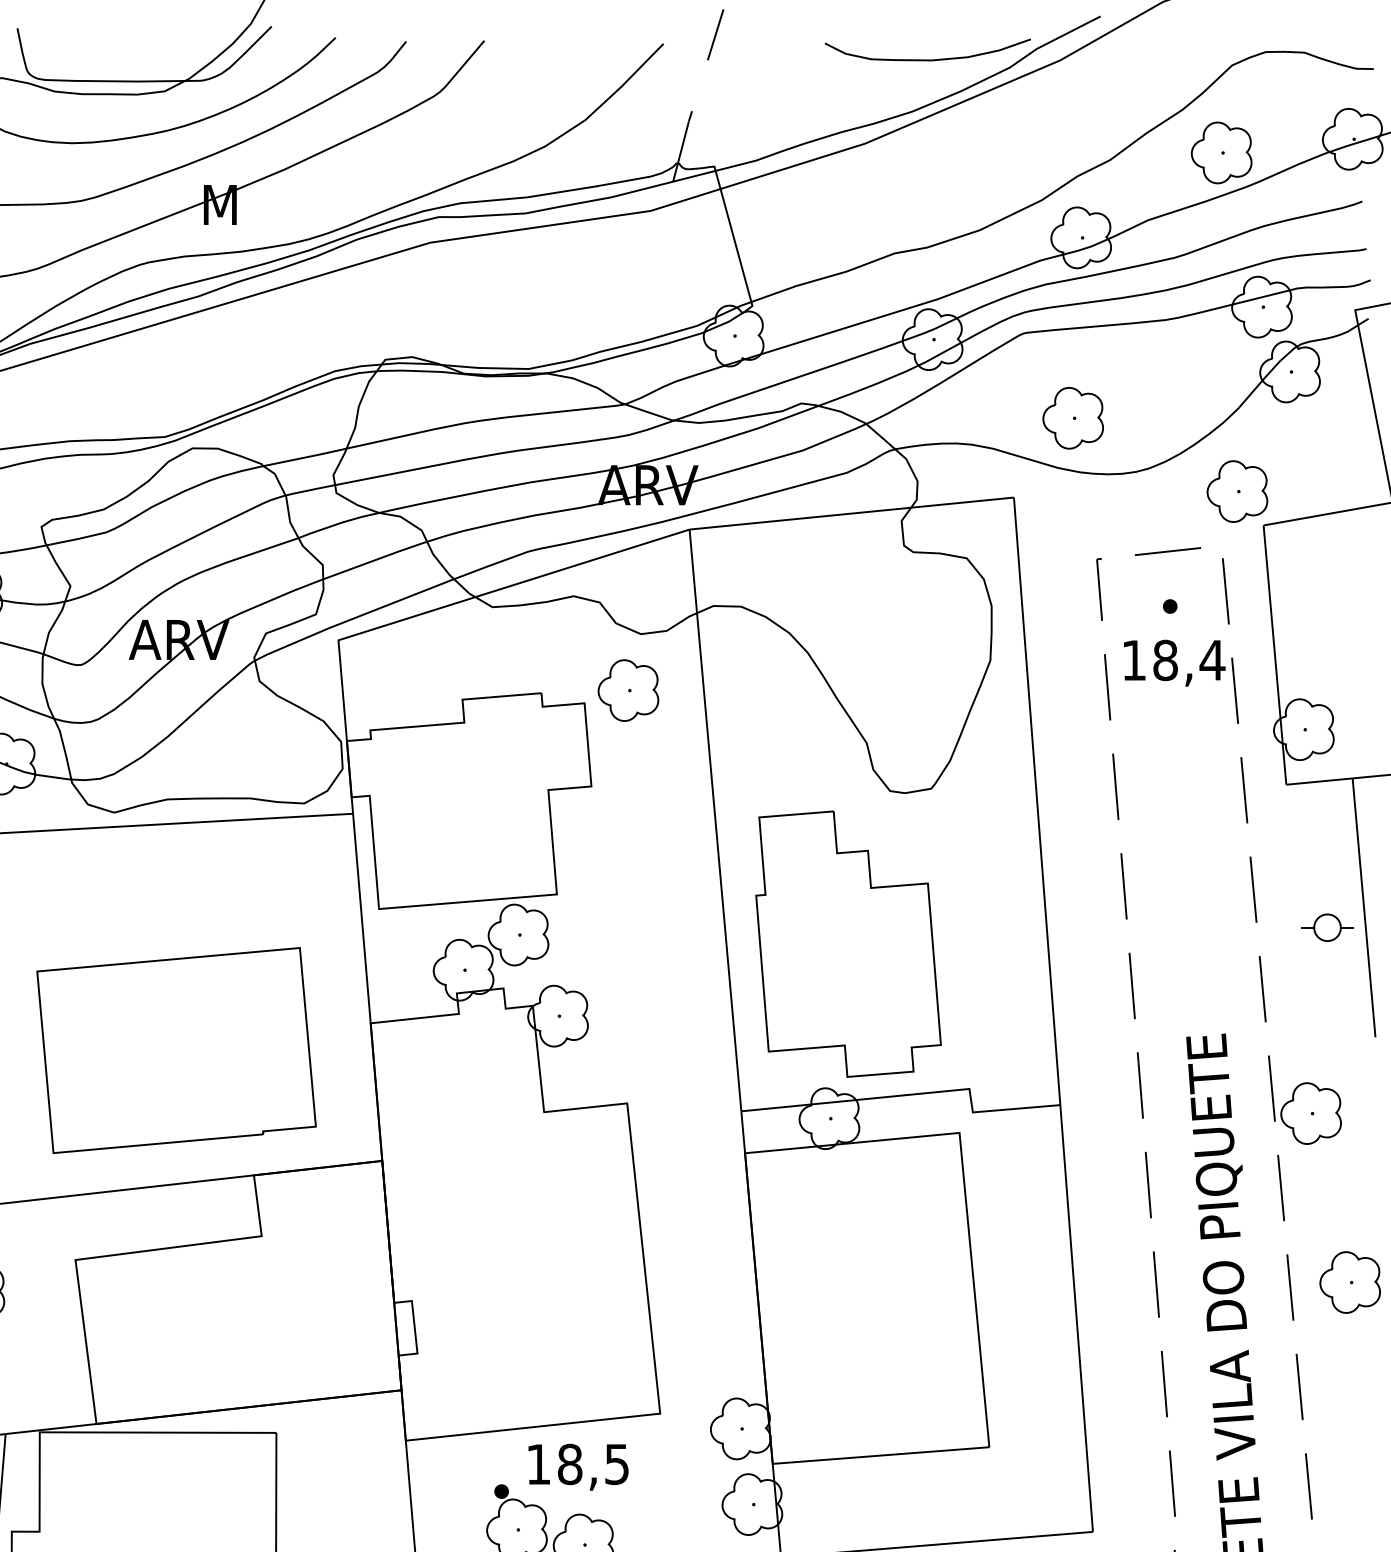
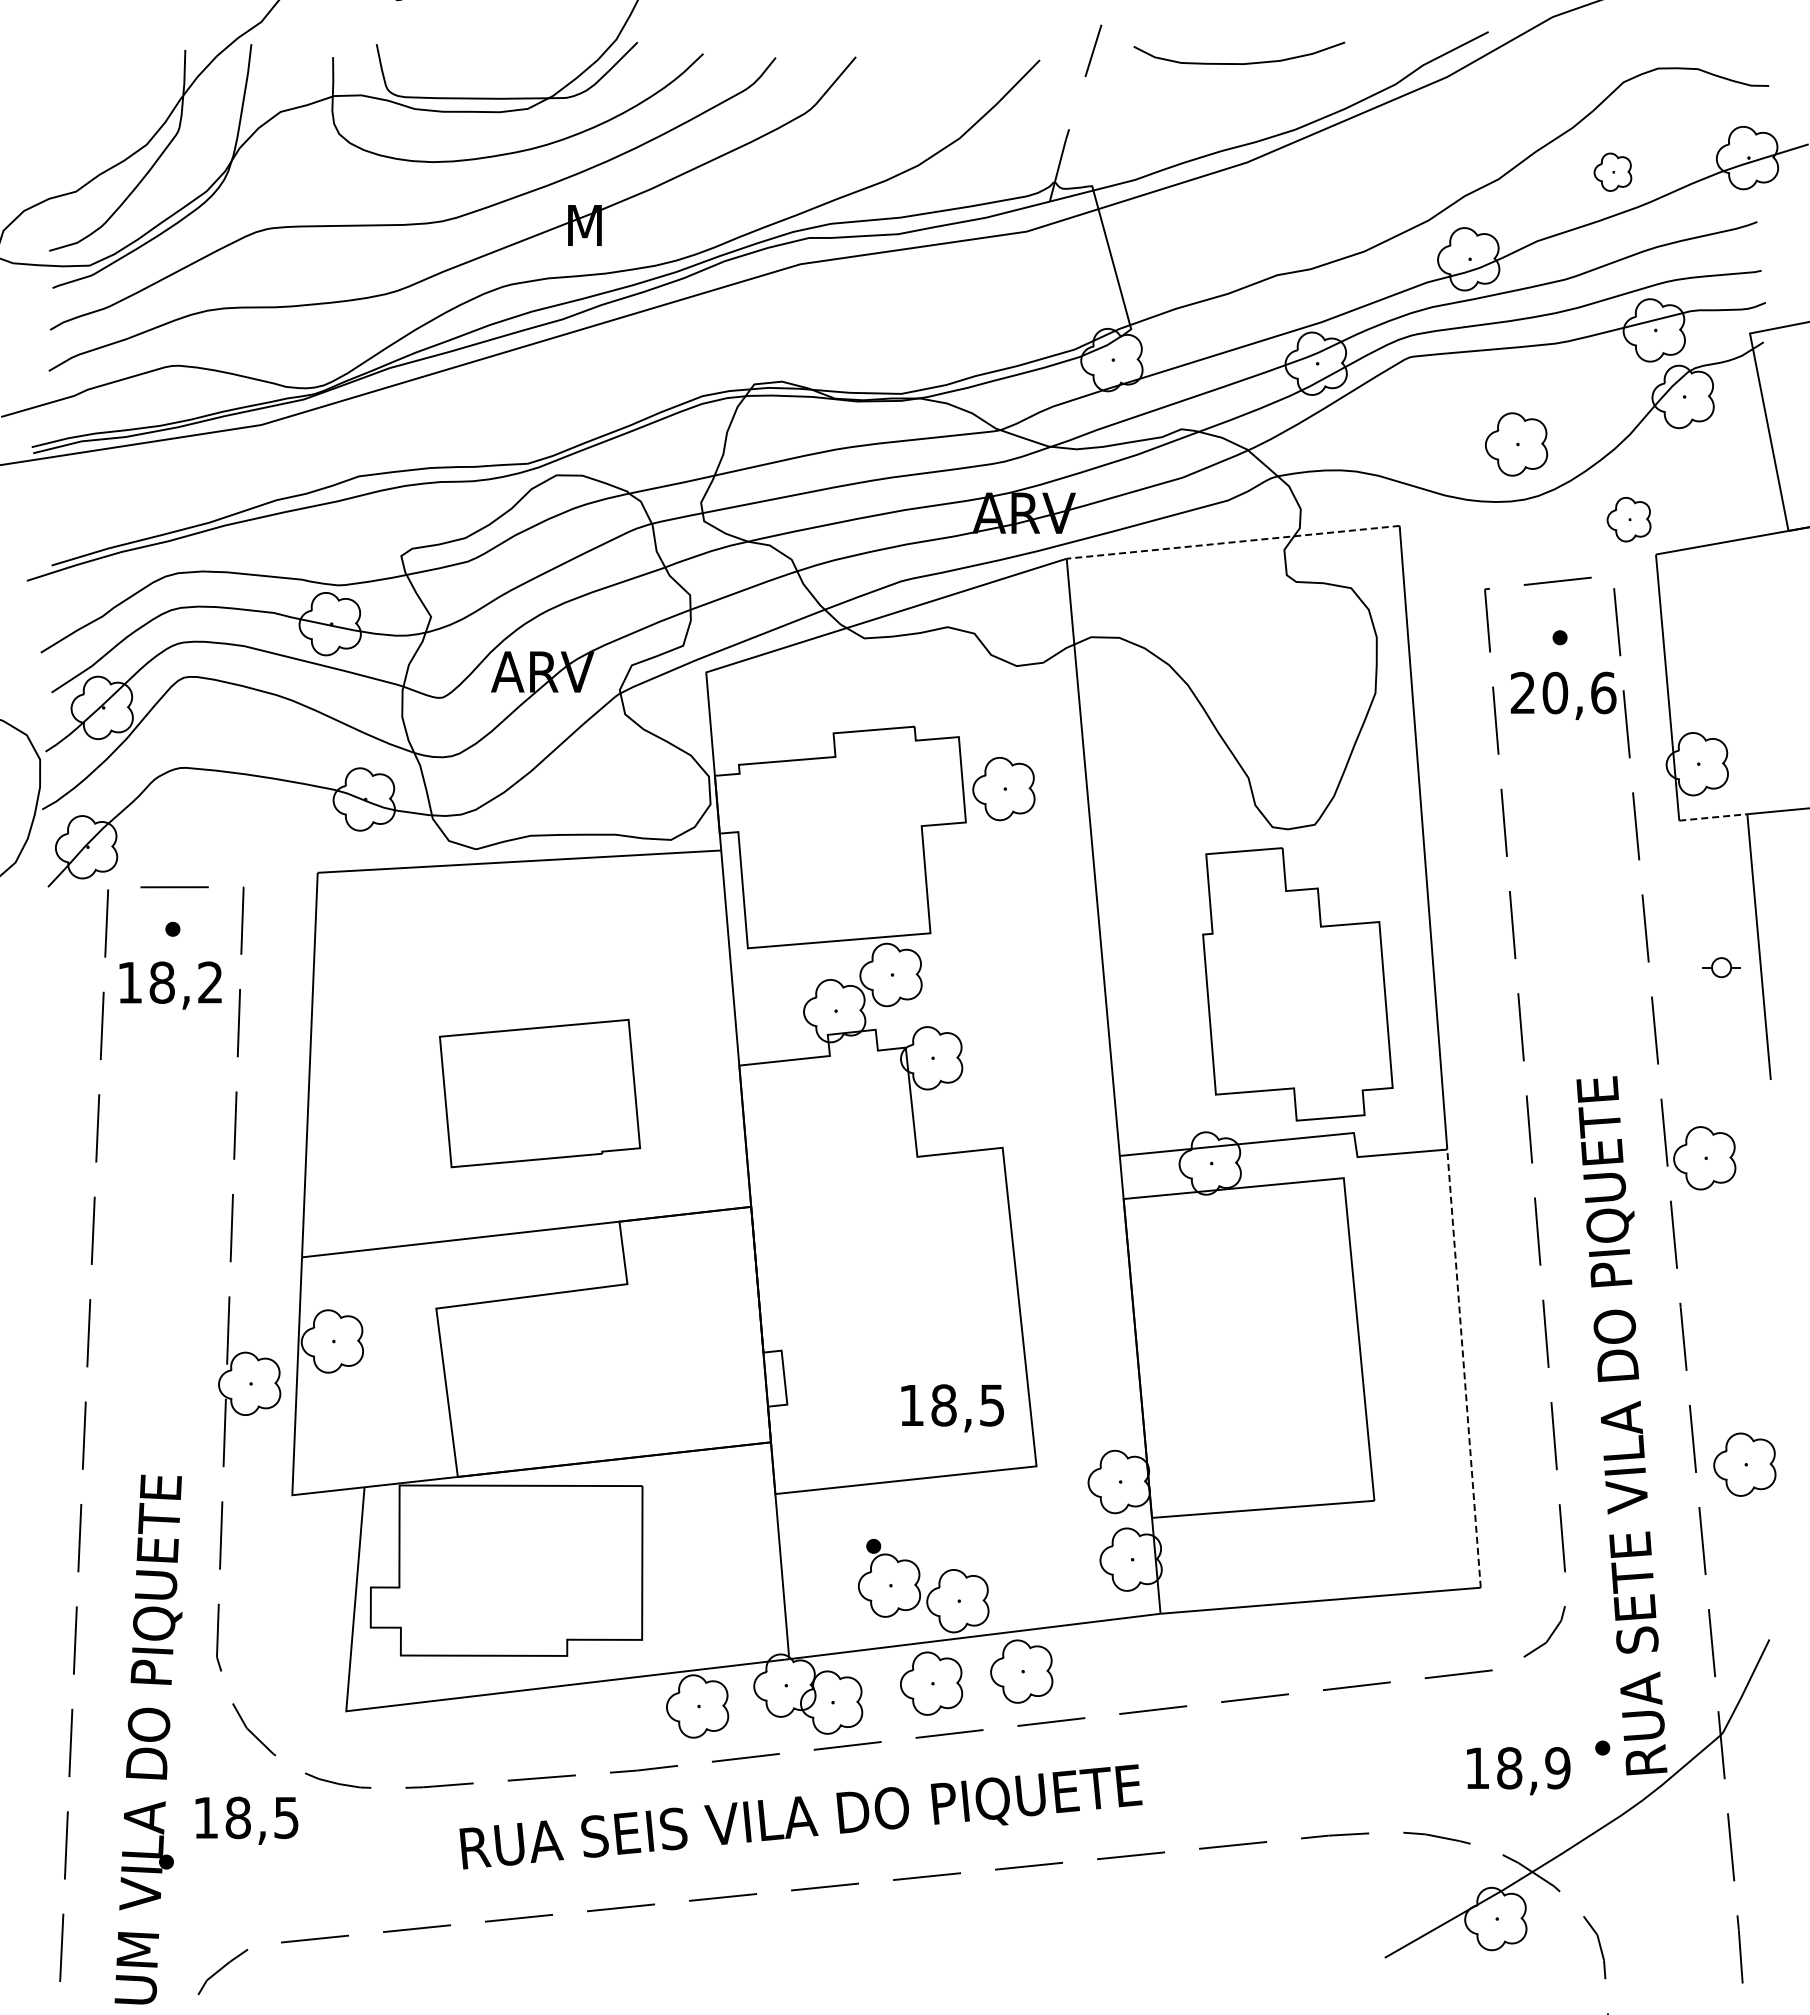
curve: (928, 59) -> (1239, 63), moved
part: (1221, 153) -> (1612, 172), size x0.6
part: (1073, 418) -> (1516, 444), moved
part: (1236, 491) -> (1628, 519), size x0.7
line: (851, 513) -> (1232, 542), solid -> dashed
text: (1173, 659) -> (1563, 692), 18,4 -> 20,6
part: (628, 691) -> (1003, 789), moved
line: (1319, 781) -> (1713, 817), solid -> dashed
part: (1327, 927) -> (1721, 967), size x0.7
part: (848, 944) -> (1297, 984), moved
part: (176, 1050) -> (539, 1093), size x0.7
part: (1349, 1282) -> (1744, 1464), moved
line: (1077, 1318) -> (1464, 1368), solid -> dashed
text: (578, 1467) -> (952, 1408), moved

